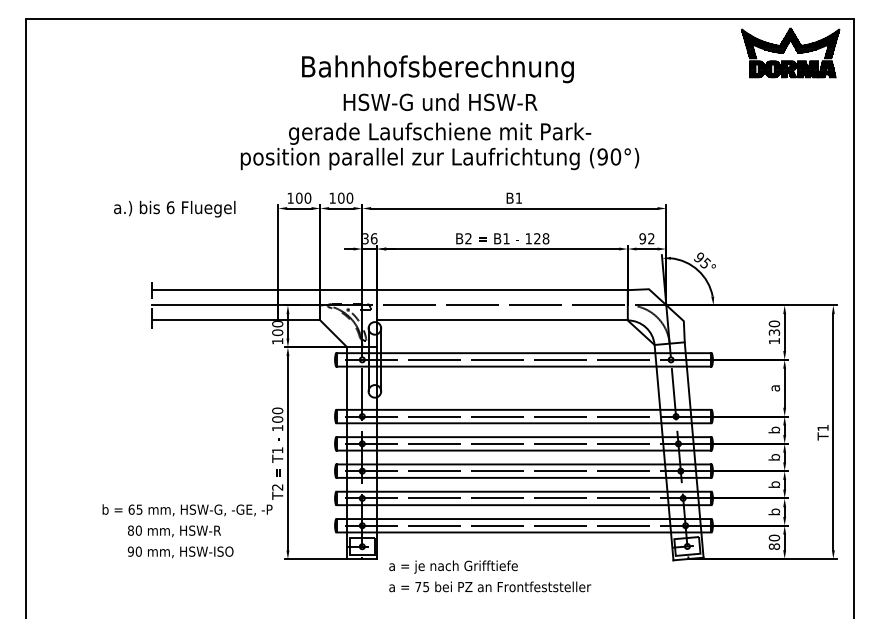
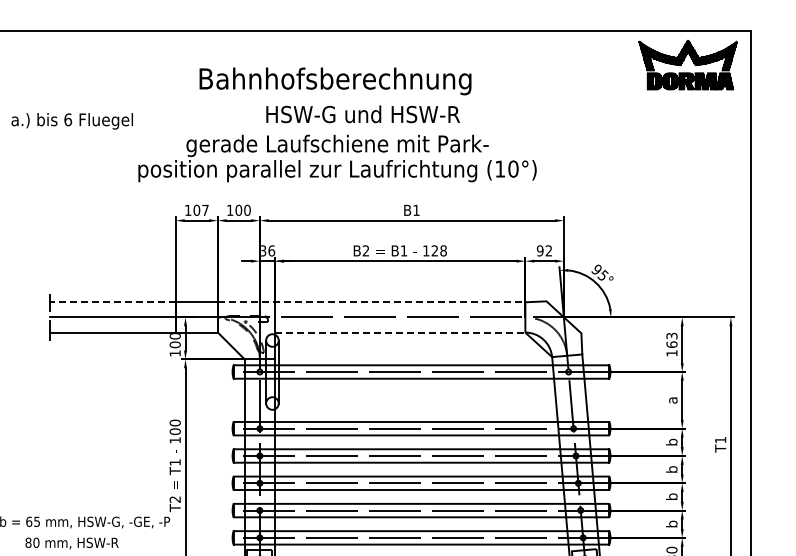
text: (440, 101) -> (363, 113), moved
text: (602, 156) -> (500, 168), (90°) -> (10°)
text: (307, 197) -> (205, 209), 100 -> 107
text: (174, 208) -> (72, 120), moved
line: (215, 290) -> (113, 302), solid -> dashed
line: (474, 290) -> (372, 302), solid -> dashed
line: (503, 320) -> (401, 332), solid -> dashed
text: (774, 327) -> (672, 339), 130 -> 163

